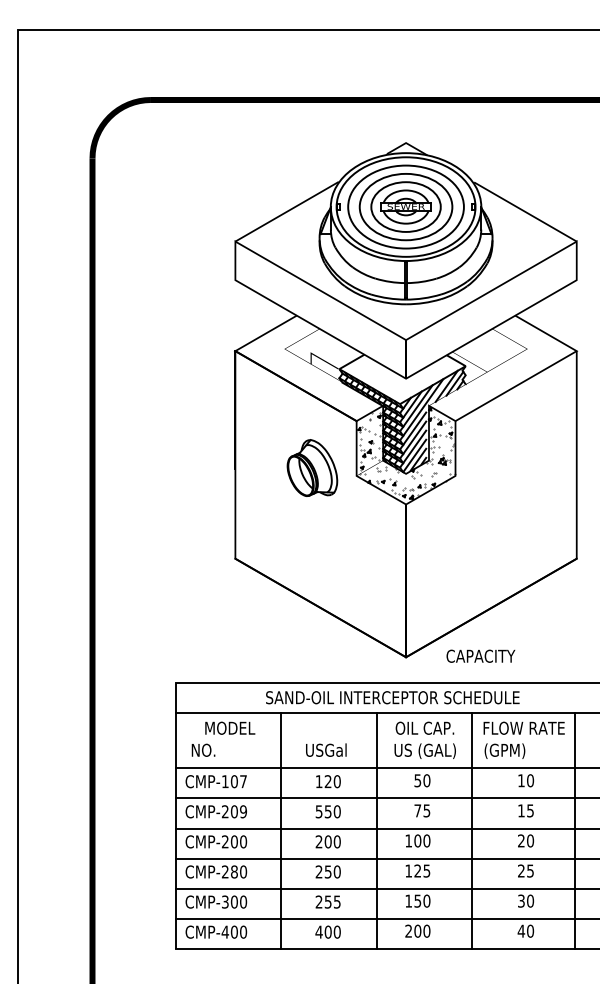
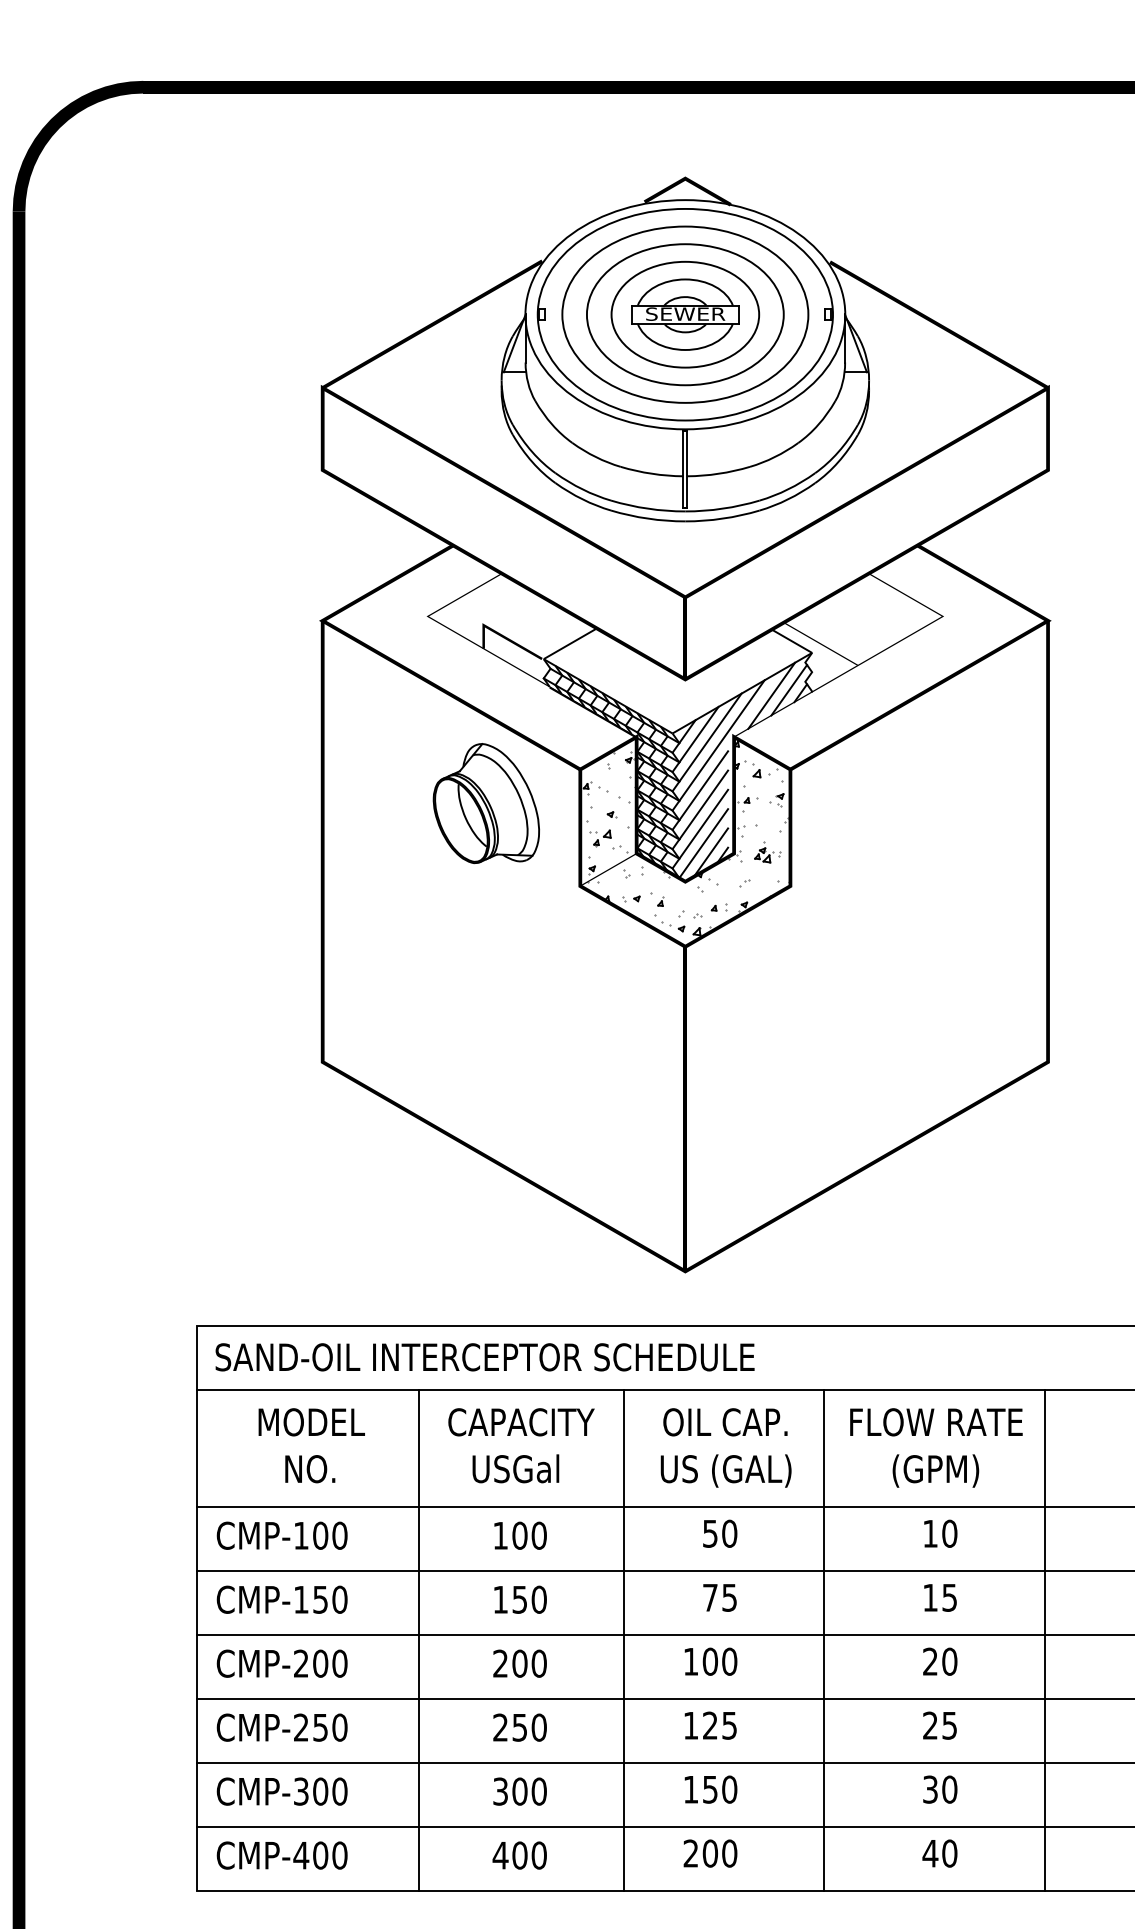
part: (312, 467) -> (486, 802), moved
text: (480, 655) -> (520, 1420), moved
text: (392, 697) -> (484, 1356), moved
text: (203, 749) -> (310, 1467), moved
text: (504, 750) -> (934, 1469), moved
text: (243, 781) -> (339, 1535), CMP-107 -> CMP-100
text: (327, 781) -> (518, 1535), 120 -> 100
text: (233, 811) -> (318, 1599), CMP-209 -> CMP-150
text: (318, 811) -> (499, 1599), 550 -> 150
text: (234, 871) -> (320, 1726), CMP-280 -> CMP-250
text: (327, 901) -> (518, 1790), 255 -> 300

